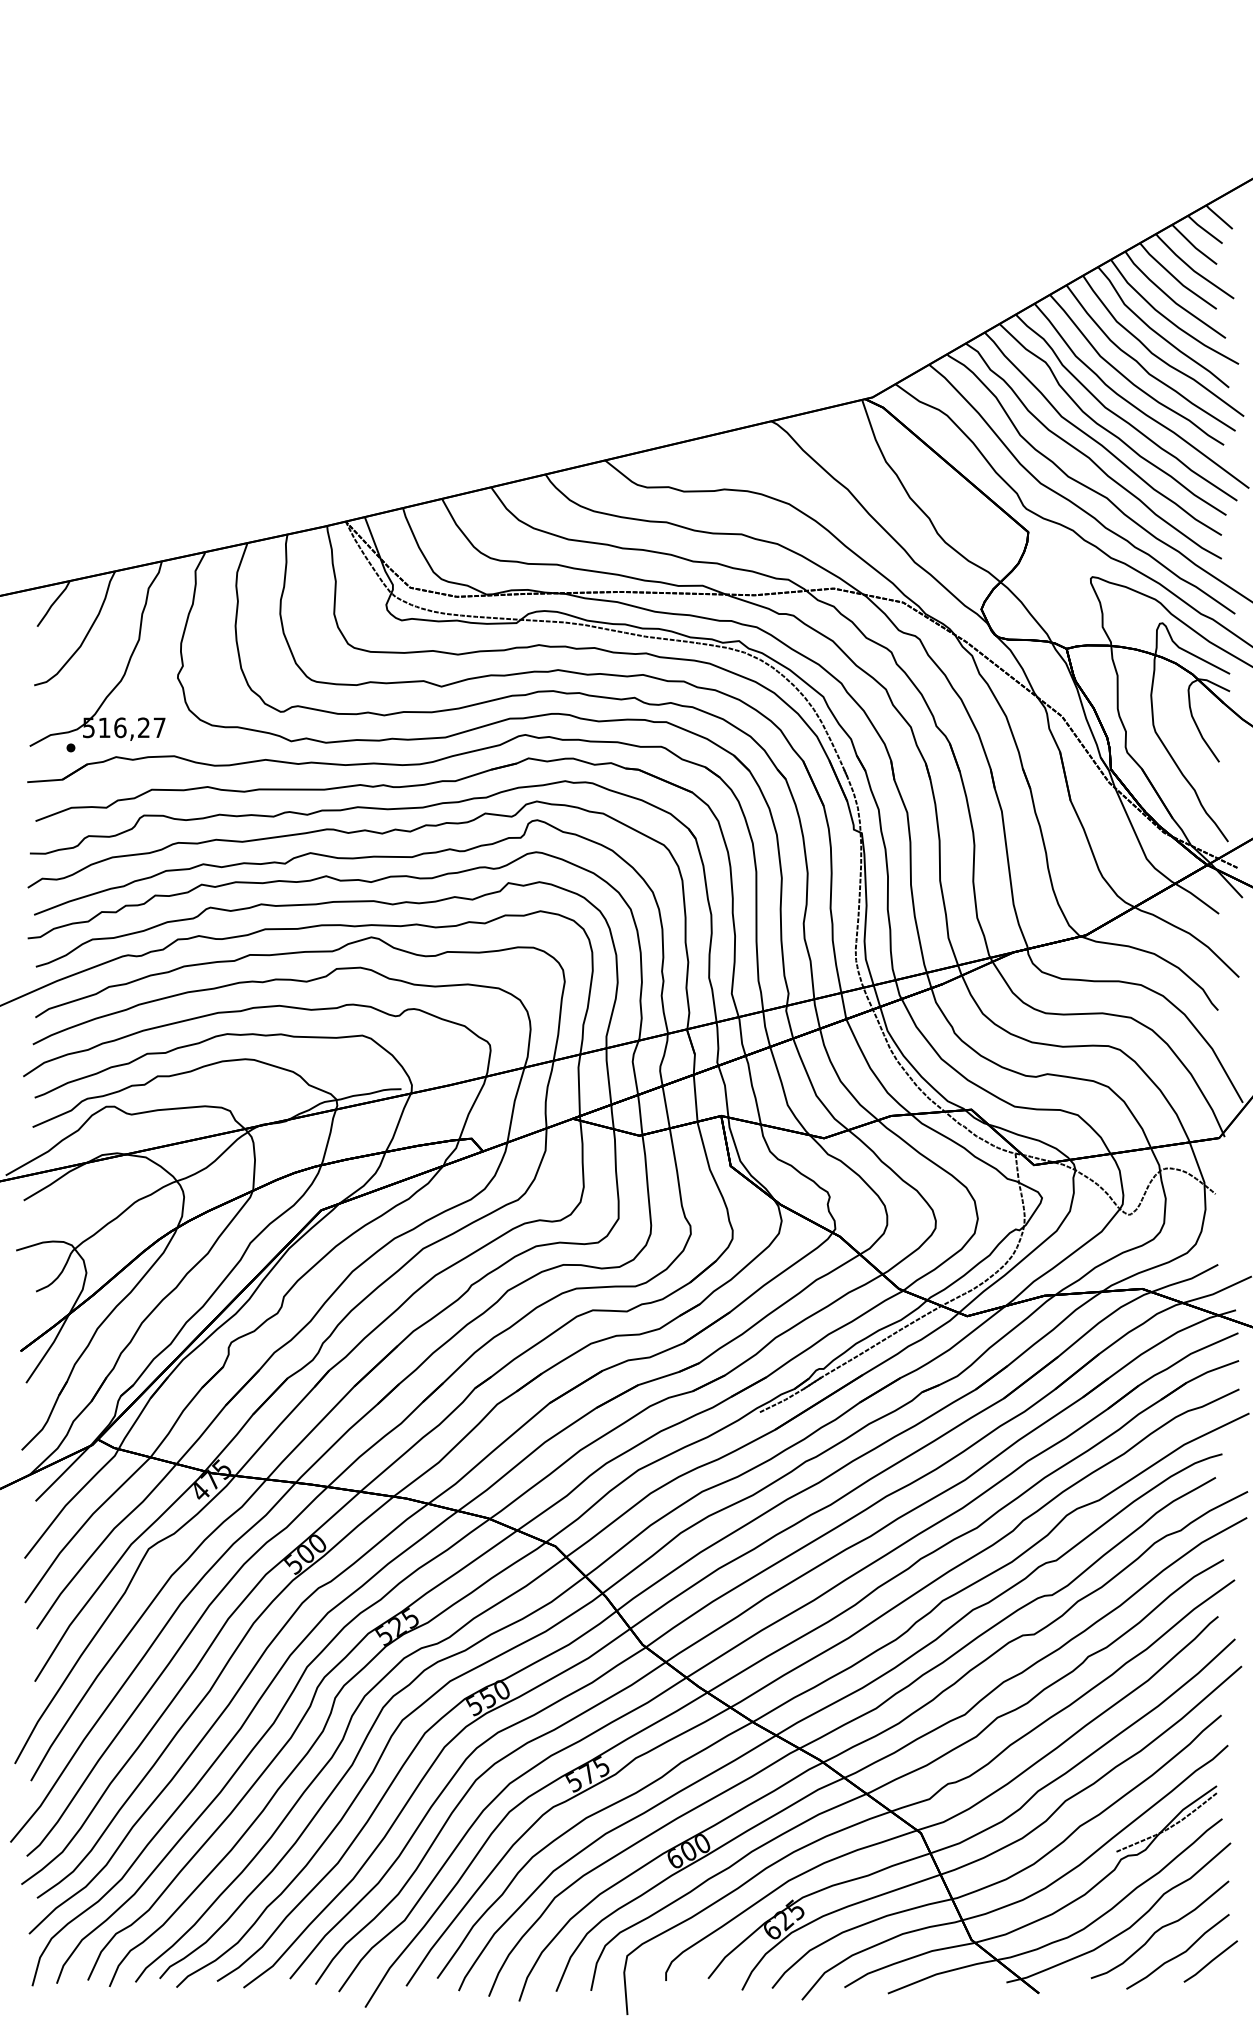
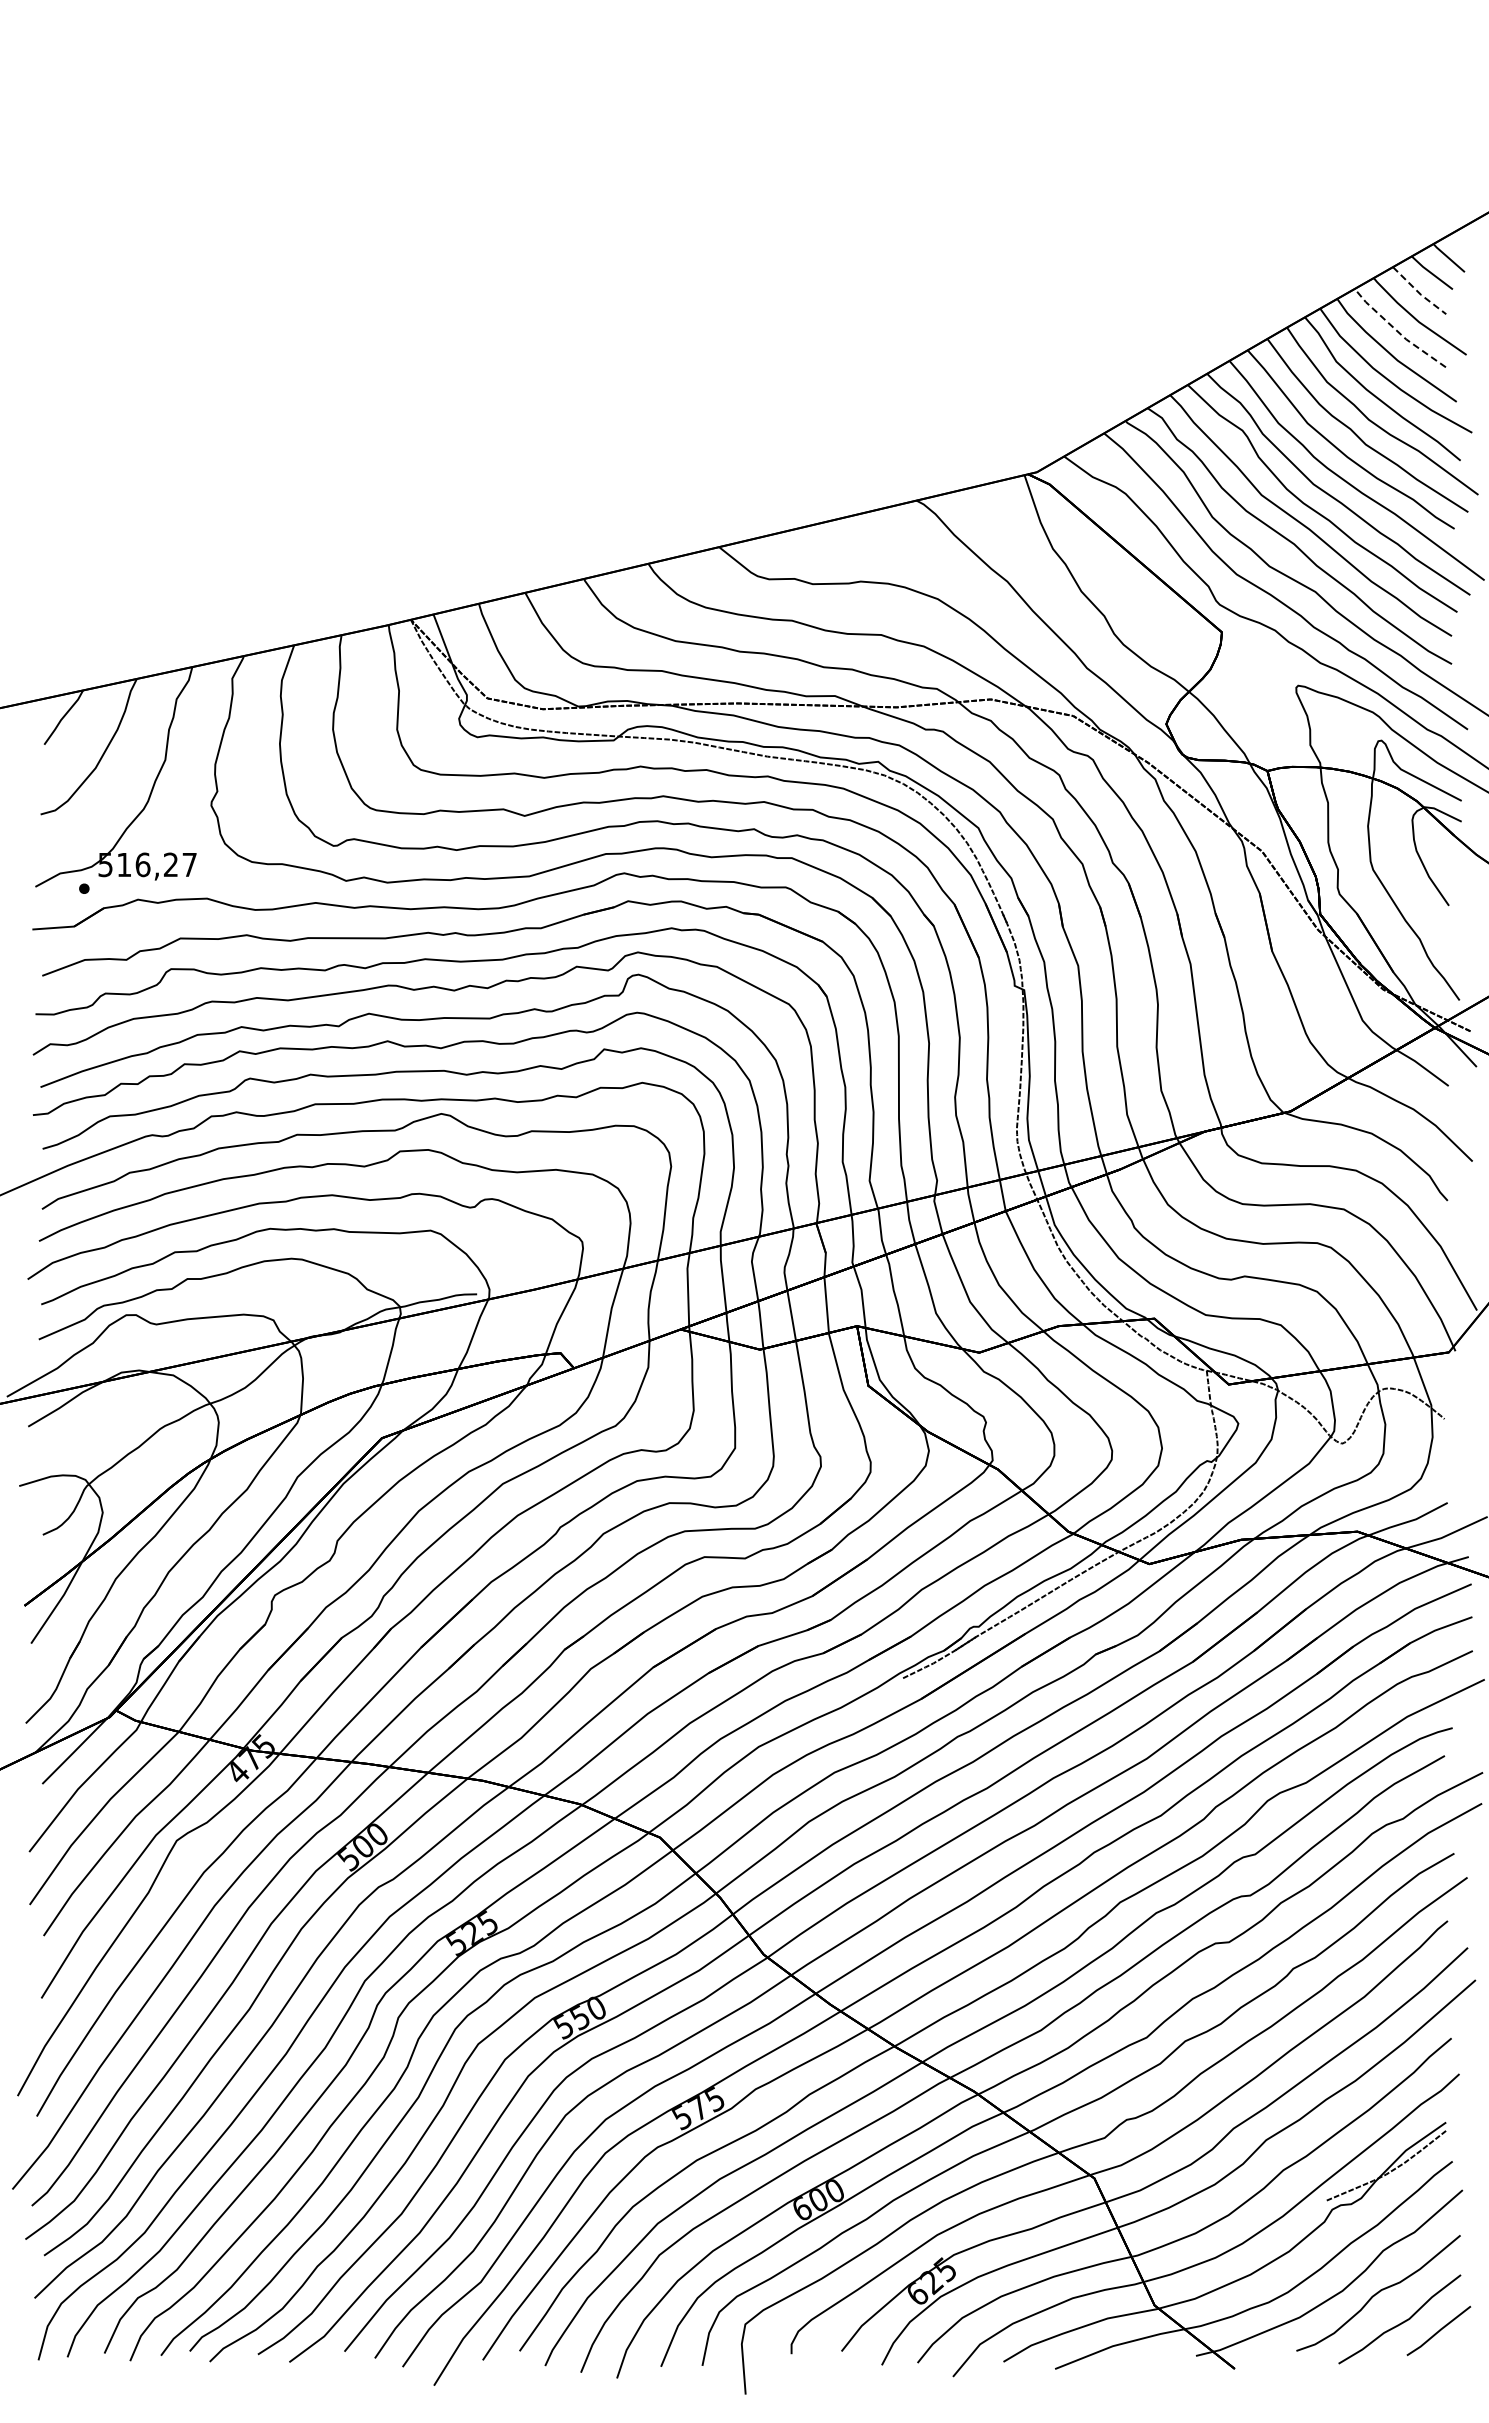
line: (1194, 246) -> (1419, 292), solid -> dashed
line: (1175, 278) -> (1397, 331), solid -> dashed

